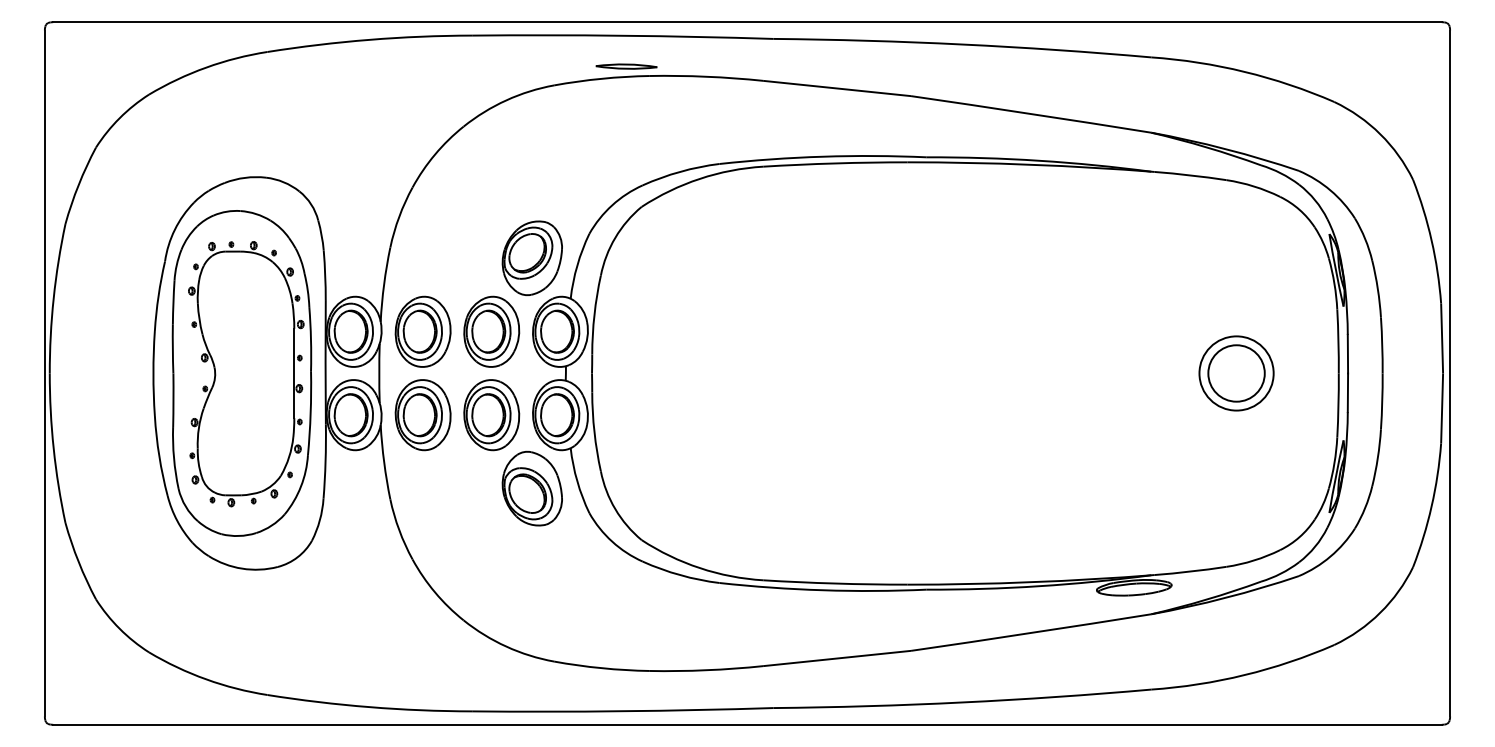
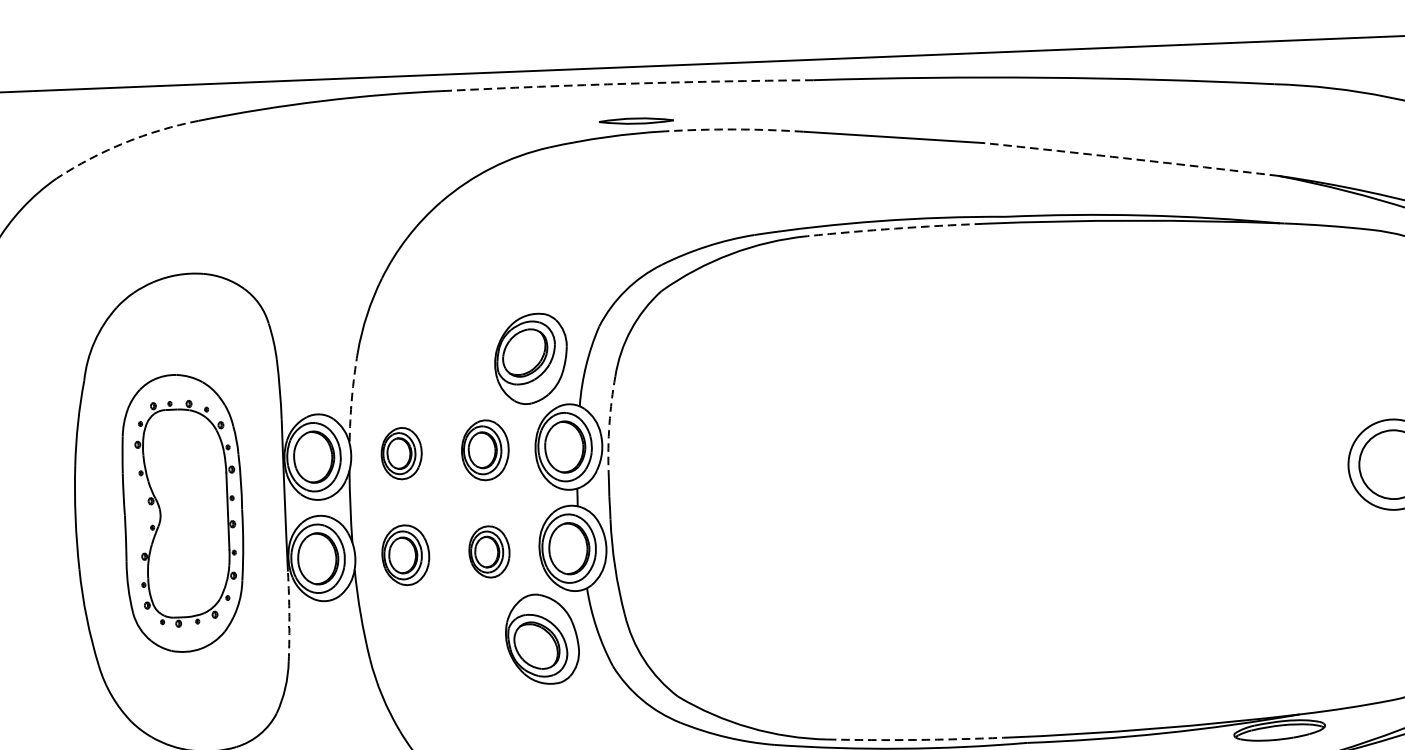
arc: (622, 35) -> (629, 83), solid -> dashed
arc: (206, 67) -> (125, 142), solid -> dashed
arc: (706, 76) -> (734, 129), solid -> dashed
arc: (1031, 114) -> (1131, 159), solid -> dashed
arc: (835, 163) -> (895, 228), solid -> dashed
arc: (384, 284) -> (352, 398), solid -> dashed
arc: (594, 314) -> (609, 424), solid -> dashed
part: (422, 331) -> (400, 453), size x0.6
part: (491, 331) -> (484, 450), size x0.7
part: (241, 373) -> (182, 513), size x0.7
part: (422, 415) -> (405, 555), size x0.7
part: (491, 415) -> (489, 552), size x0.6
arc: (325, 461) -> (289, 616), solid -> dashed
arc: (835, 583) -> (915, 739), solid -> dashed

